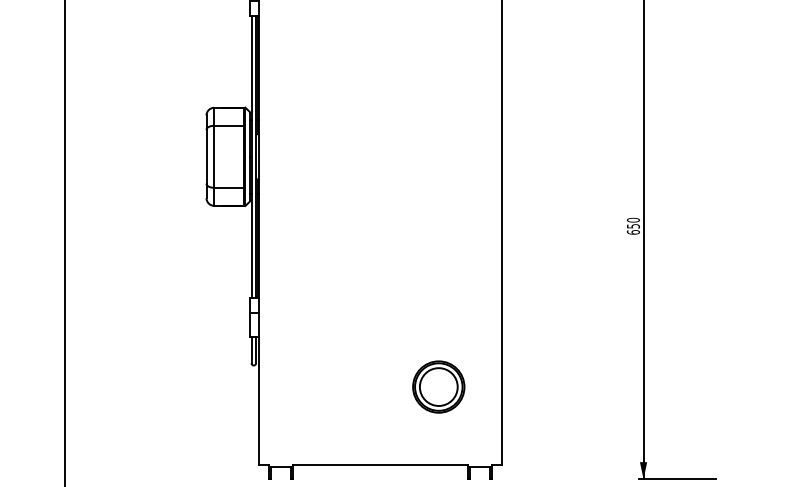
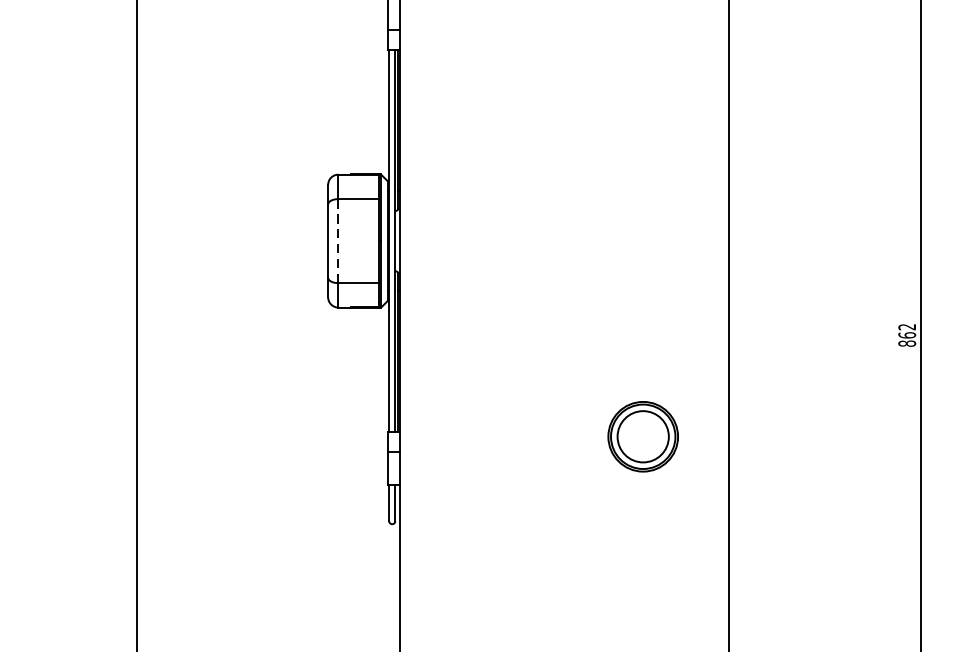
line: (214, 156) -> (338, 240), solid -> dashed
text: (632, 225) -> (905, 334), 650 -> 862
part: (438, 386) -> (642, 436), moved

